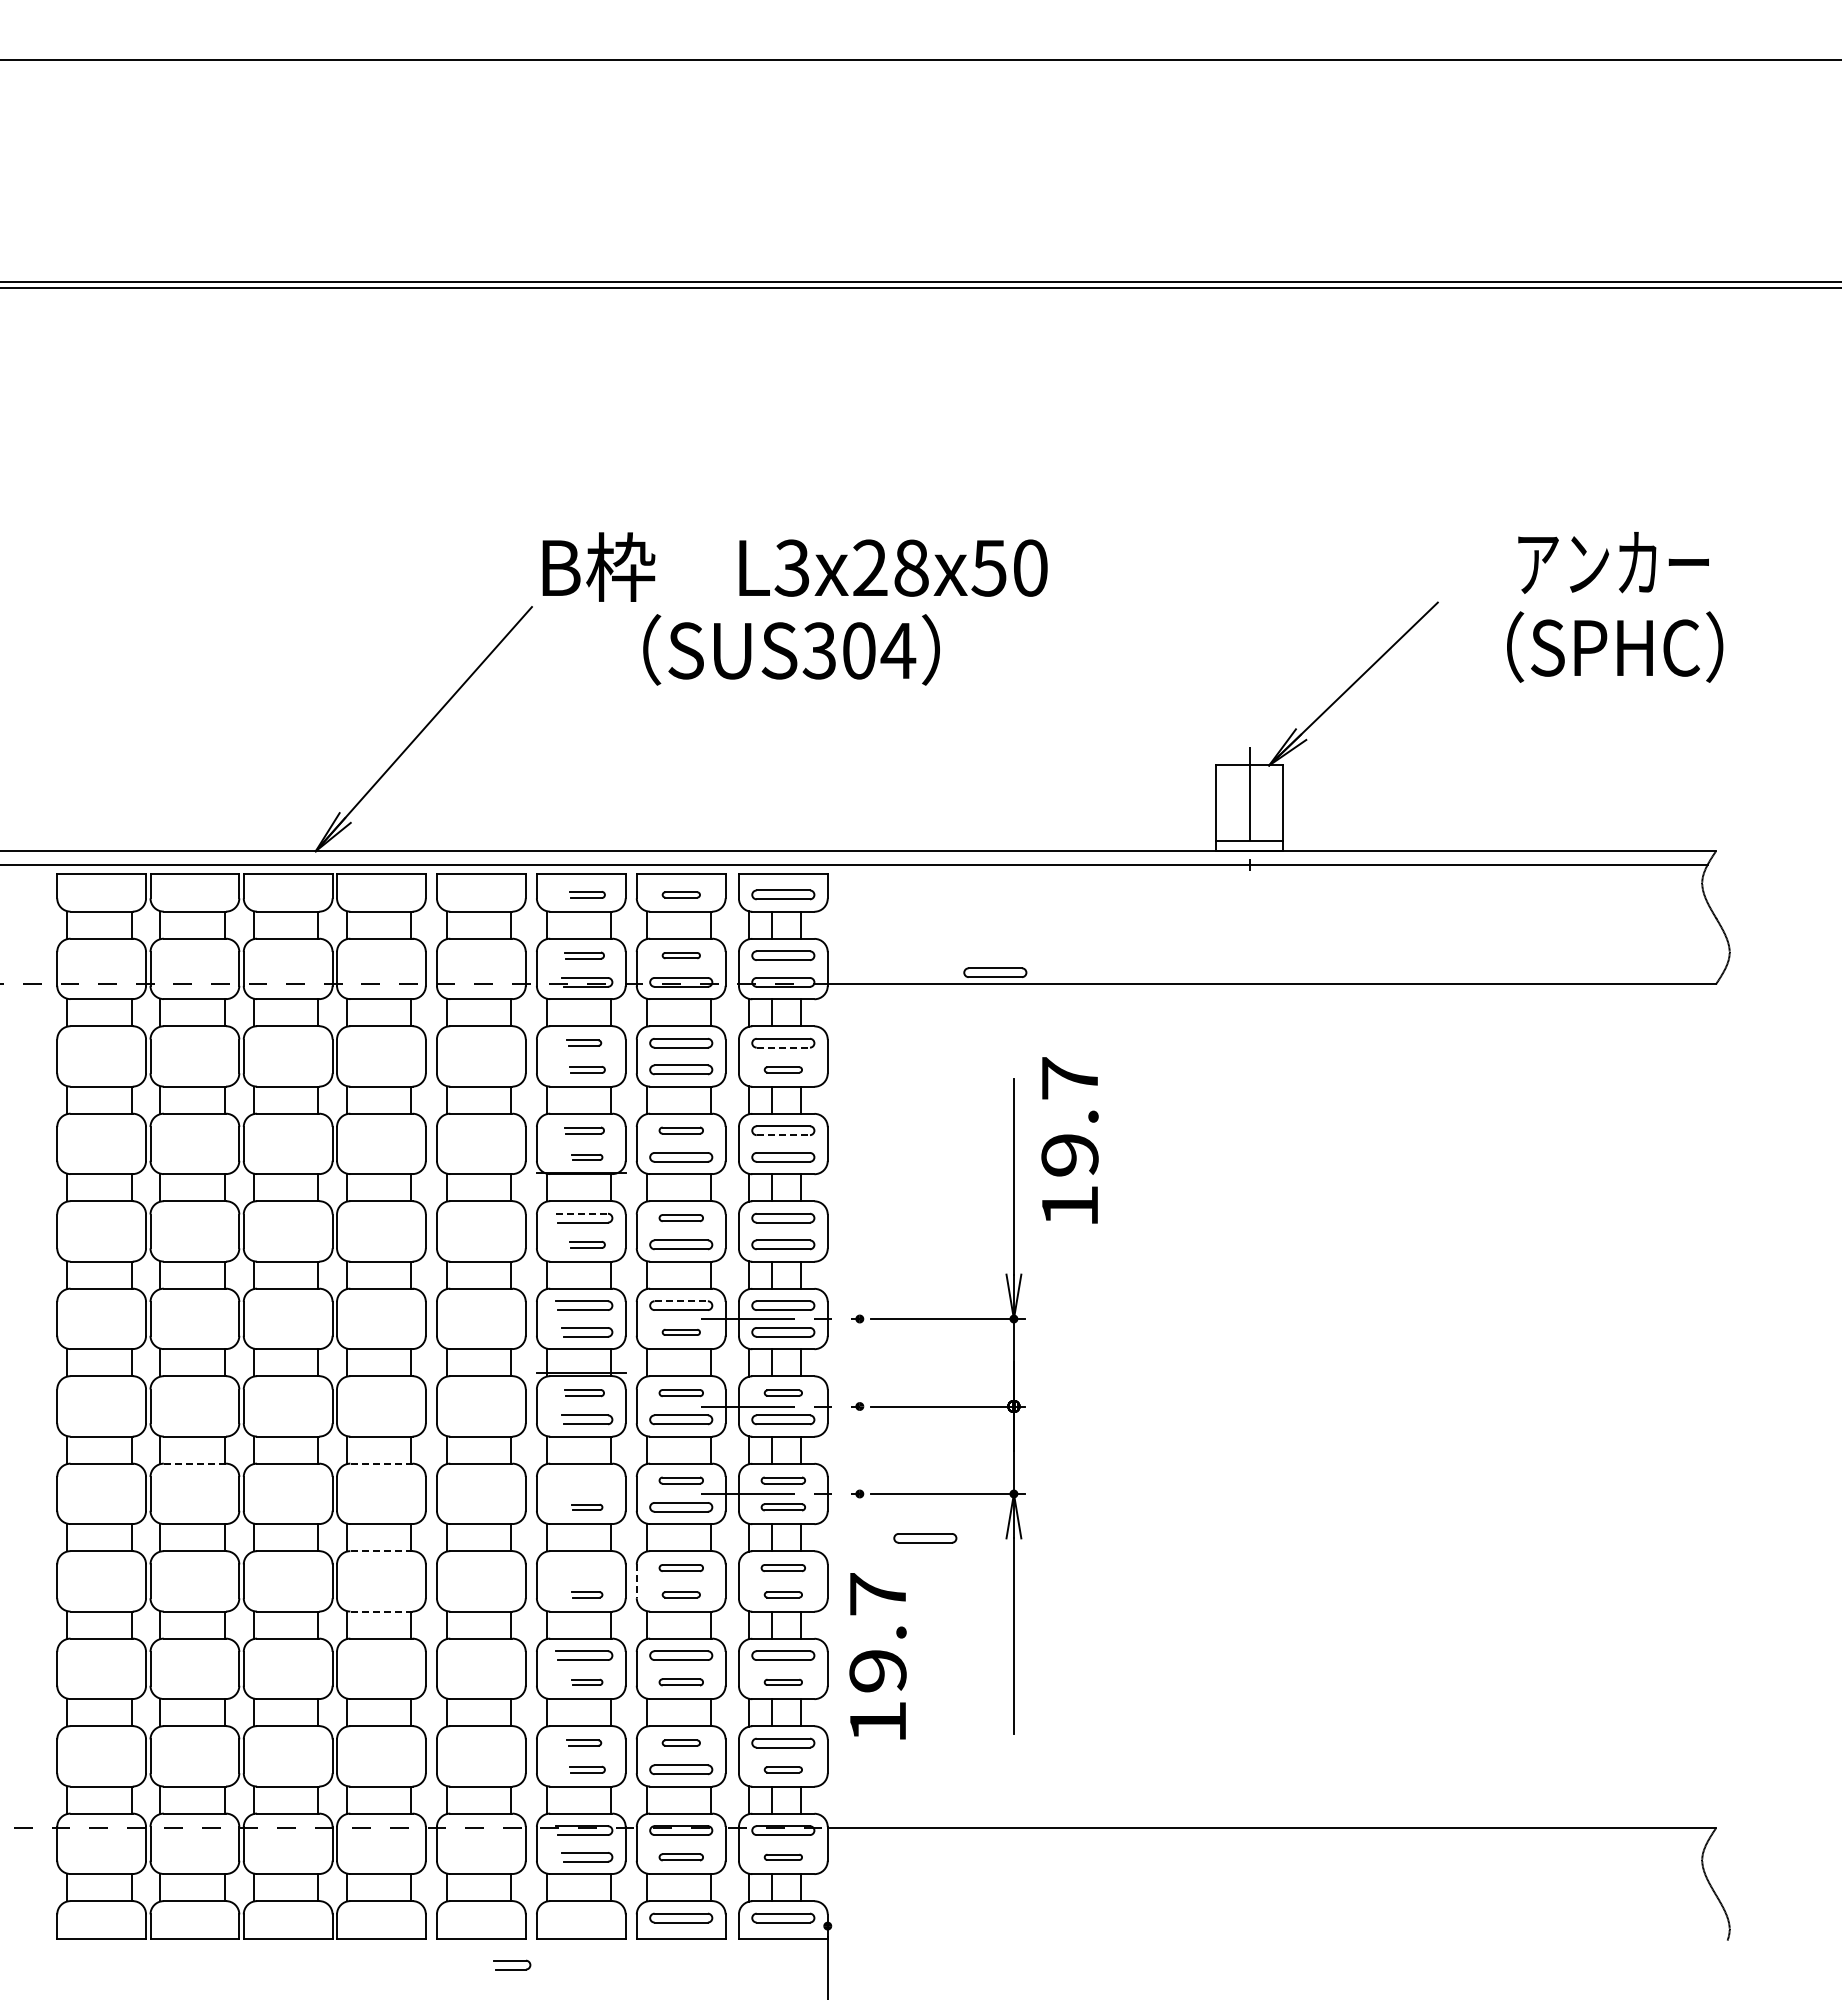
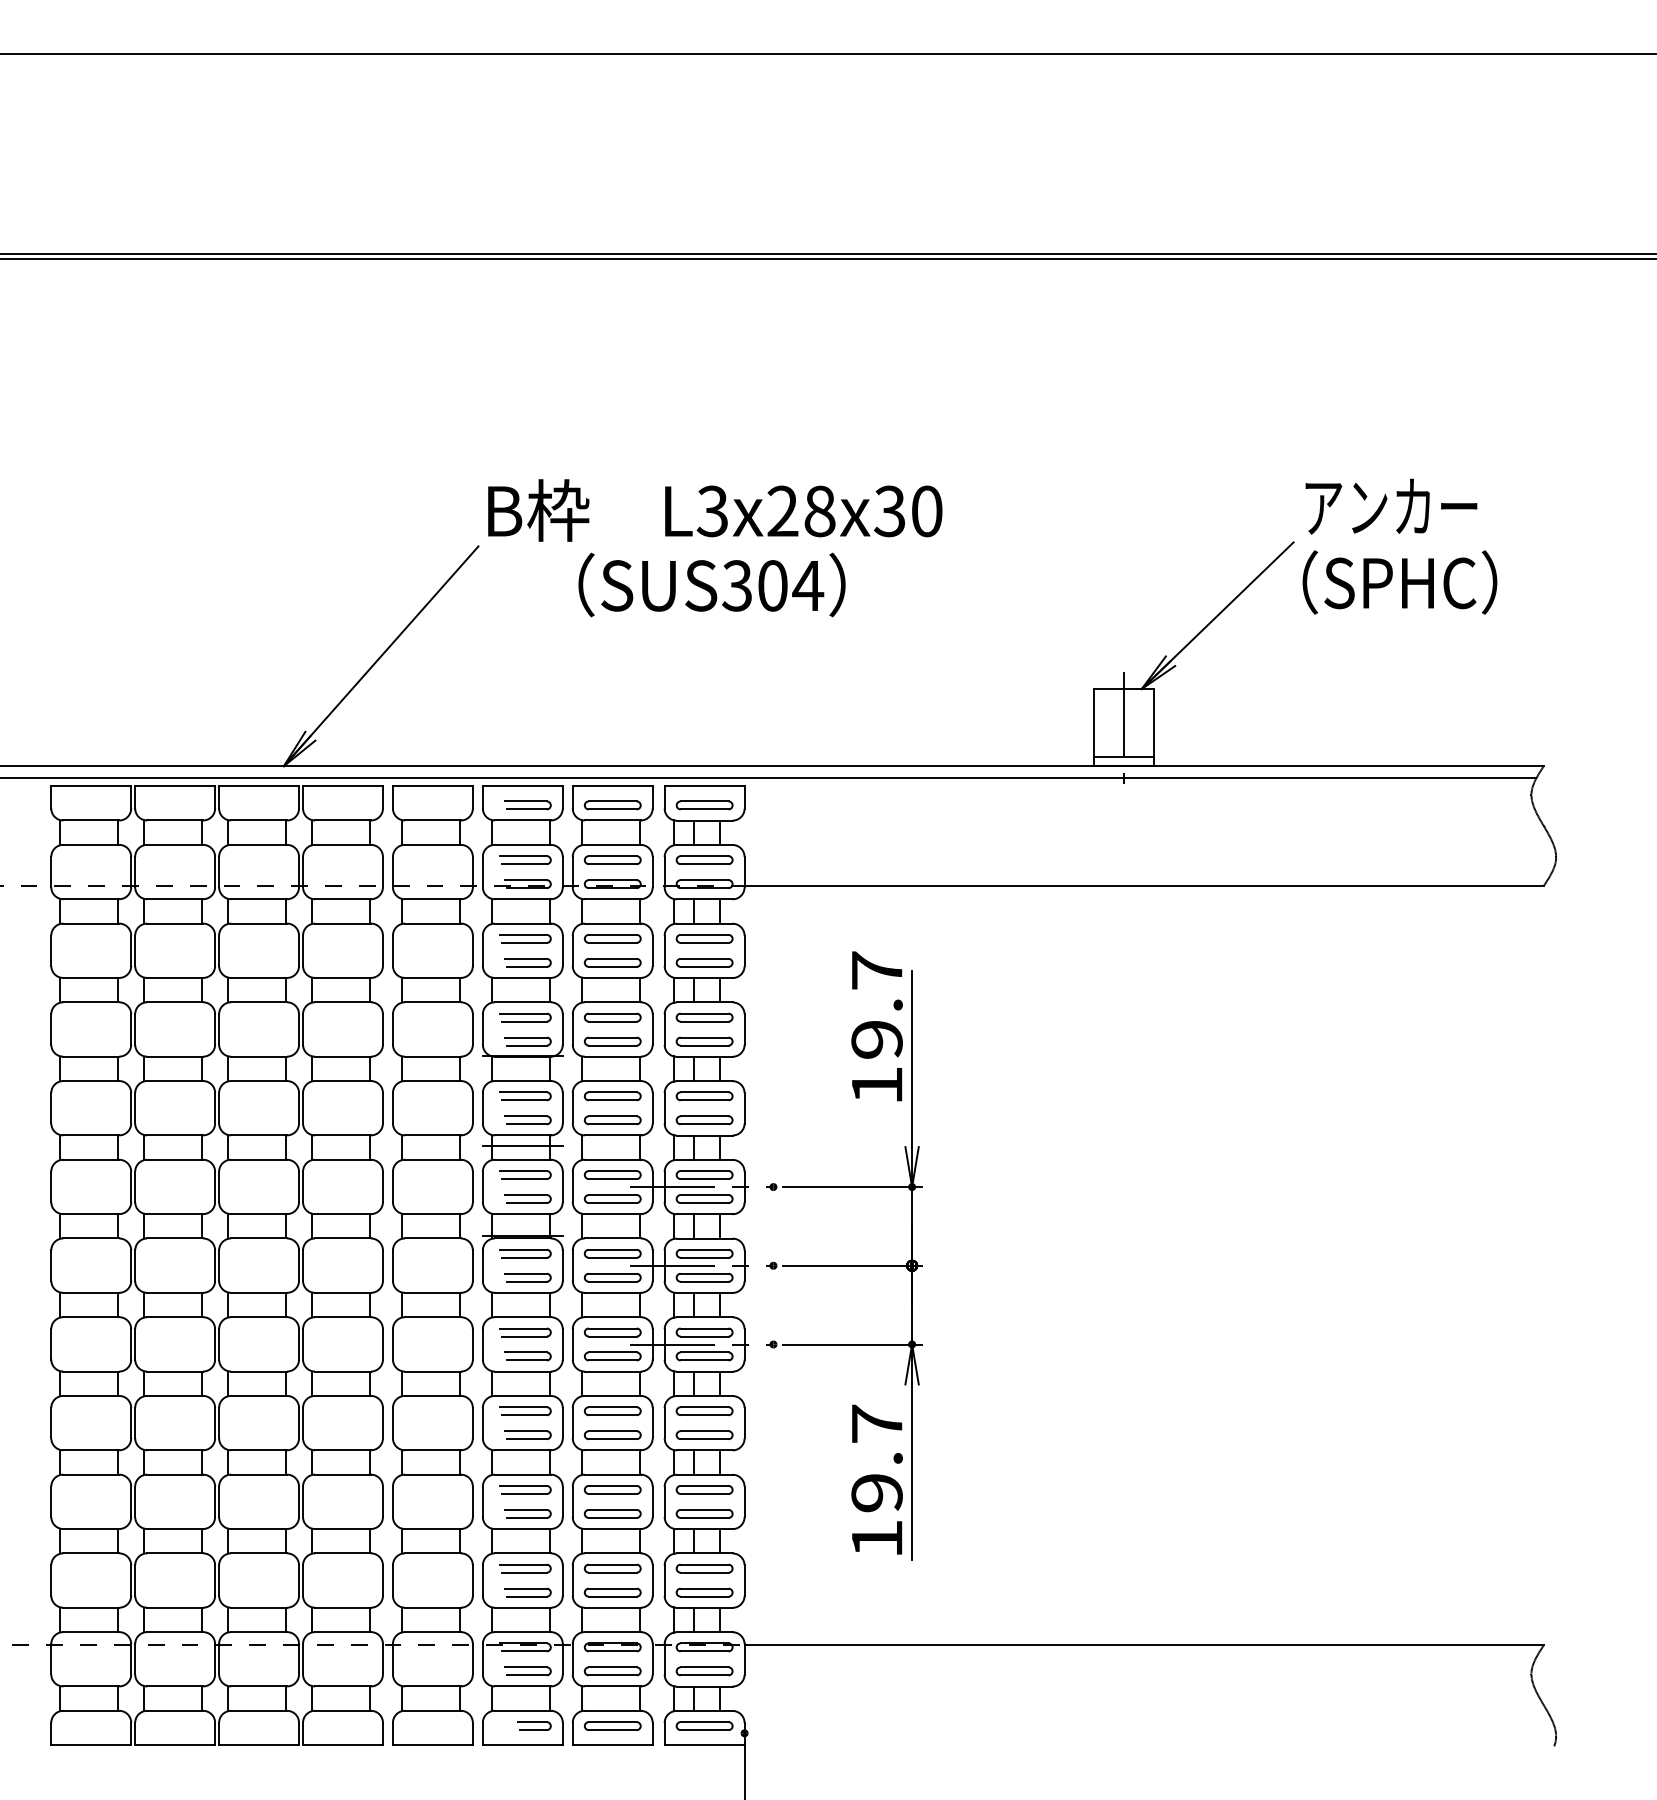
text: (1613, 562) -> (1391, 506), moved
text: (988, 567) -> (889, 510), L3x28x50 -> L3x28x30
text: (1615, 646) -> (1400, 581), moved
part: (587, 894) -> (528, 805), size x1.43
part: (681, 894) -> (612, 805), size x1.67
part: (584, 955) -> (525, 859), size x1.43
part: (681, 955) -> (612, 859), size x1.67
part: (995, 972) -> (895, 875), removed
part: (584, 1042) -> (525, 938), size x1.67
line: (783, 1047) -> (704, 942), dashed -> solid
part: (587, 1069) -> (528, 962), size x1.43
part: (783, 1069) -> (704, 962), size x1.67
part: (584, 1130) -> (525, 1017), size x1.43
part: (681, 1130) -> (612, 1017), size x1.43
line: (783, 1135) -> (704, 1021), dashed -> solid
text: (1069, 1140) -> (876, 1026), moved
part: (587, 1157) -> (528, 1041), size x1.67
line: (582, 1213) -> (523, 1092), dashed -> solid
part: (681, 1217) -> (612, 1095), size x1.43
part: (587, 1244) -> (528, 1120), size x1.43
line: (580, 1273) -> (522, 1146), added
line: (681, 1301) -> (612, 1171), dashed -> solid
part: (681, 1332) -> (612, 1199), size x1.67
part: (584, 1392) -> (525, 1253), size x1.43
part: (681, 1392) -> (612, 1253), size x1.43
part: (783, 1392) -> (704, 1253), size x1.67
line: (194, 1463) -> (174, 1317), dashed -> solid
line: (380, 1463) -> (342, 1317), dashed -> solid
part: (584, 1480) -> (525, 1332), added
part: (681, 1480) -> (612, 1332), size x1.43
part: (783, 1480) -> (704, 1332), size x1.43
part: (587, 1507) -> (528, 1356), size x1.67
part: (783, 1507) -> (704, 1356), size x1.43
part: (925, 1538) -> (832, 1384), removed
line: (380, 1551) -> (342, 1396), dashed -> solid
part: (584, 1567) -> (525, 1410), added
part: (681, 1567) -> (612, 1410), size x1.43
part: (783, 1567) -> (704, 1410), size x1.43
line: (636, 1581) -> (572, 1423), dashed -> solid
part: (587, 1594) -> (528, 1434), size x1.67
part: (681, 1594) -> (612, 1434), size x1.67
part: (783, 1594) -> (704, 1434), size x1.67
line: (380, 1611) -> (342, 1450), dashed -> solid
text: (877, 1656) -> (876, 1479), moved
part: (587, 1682) -> (528, 1514), size x1.67
part: (681, 1682) -> (612, 1514), size x1.43
part: (783, 1682) -> (704, 1514), size x1.67
part: (584, 1742) -> (525, 1568), size x1.67
part: (681, 1742) -> (612, 1568), size x1.67
part: (587, 1769) -> (528, 1592), size x1.43
part: (783, 1769) -> (704, 1592), size x1.67
part: (681, 1857) -> (612, 1671), size x1.43
part: (783, 1857) -> (704, 1671), size x1.67
part: (512, 1964) -> (534, 1725), moved

